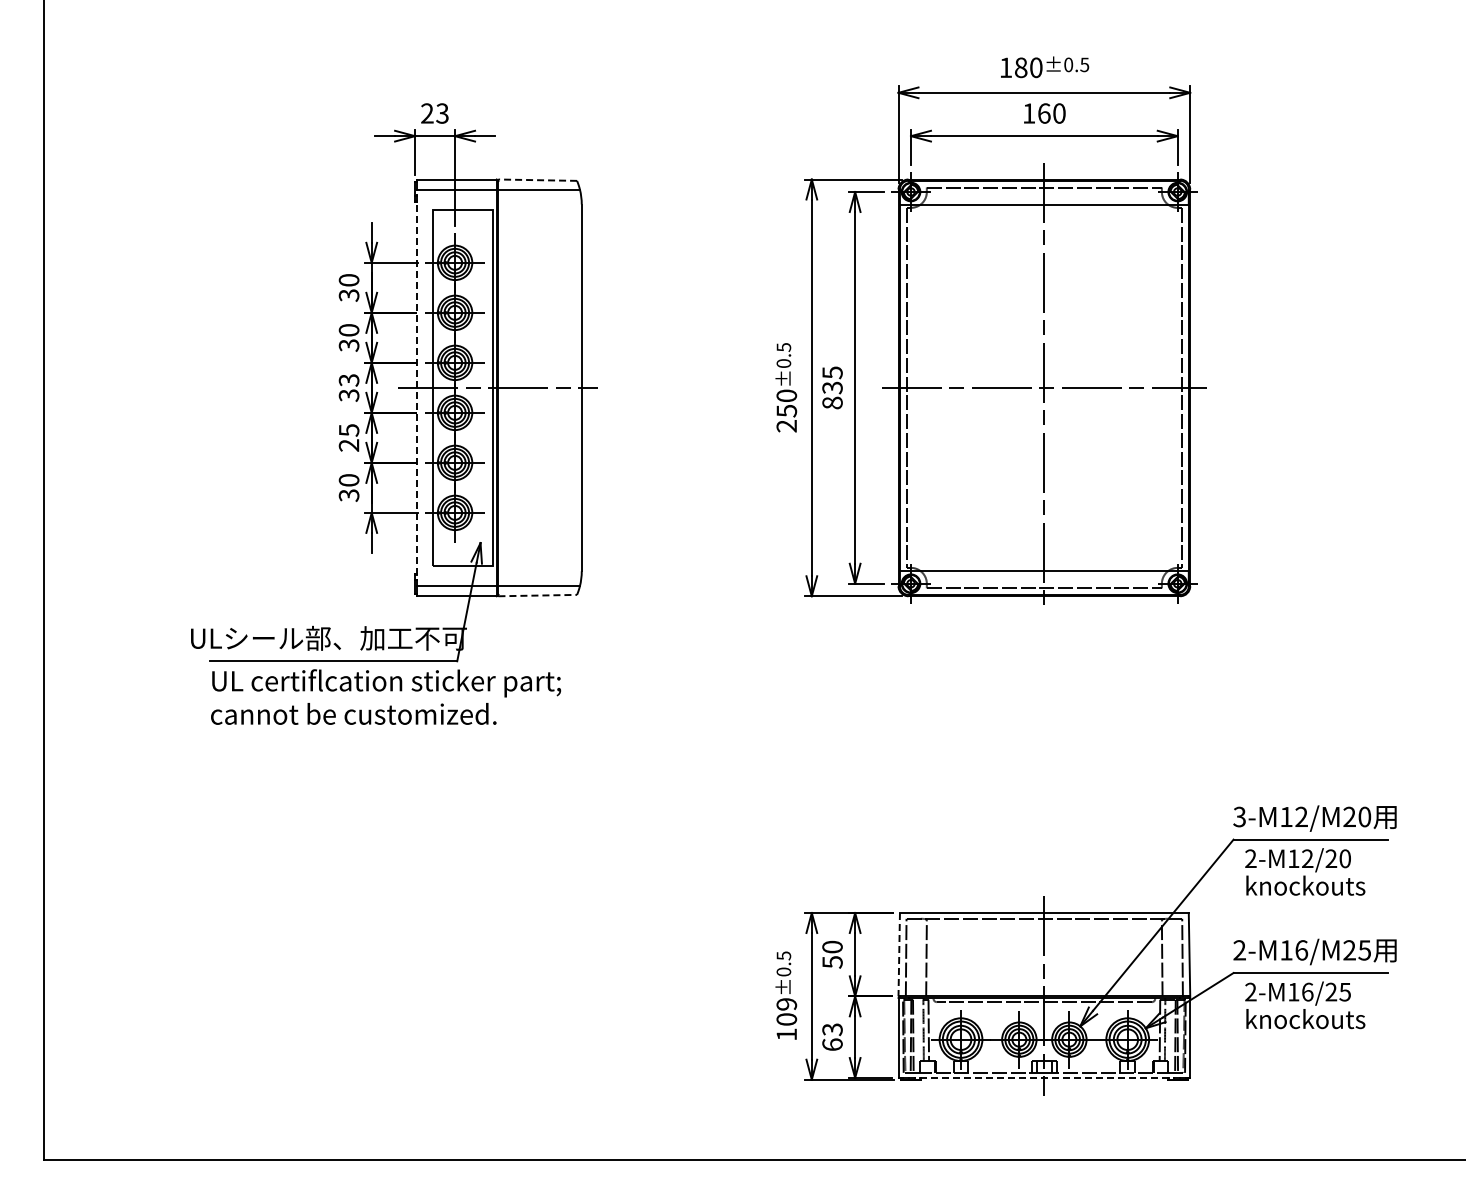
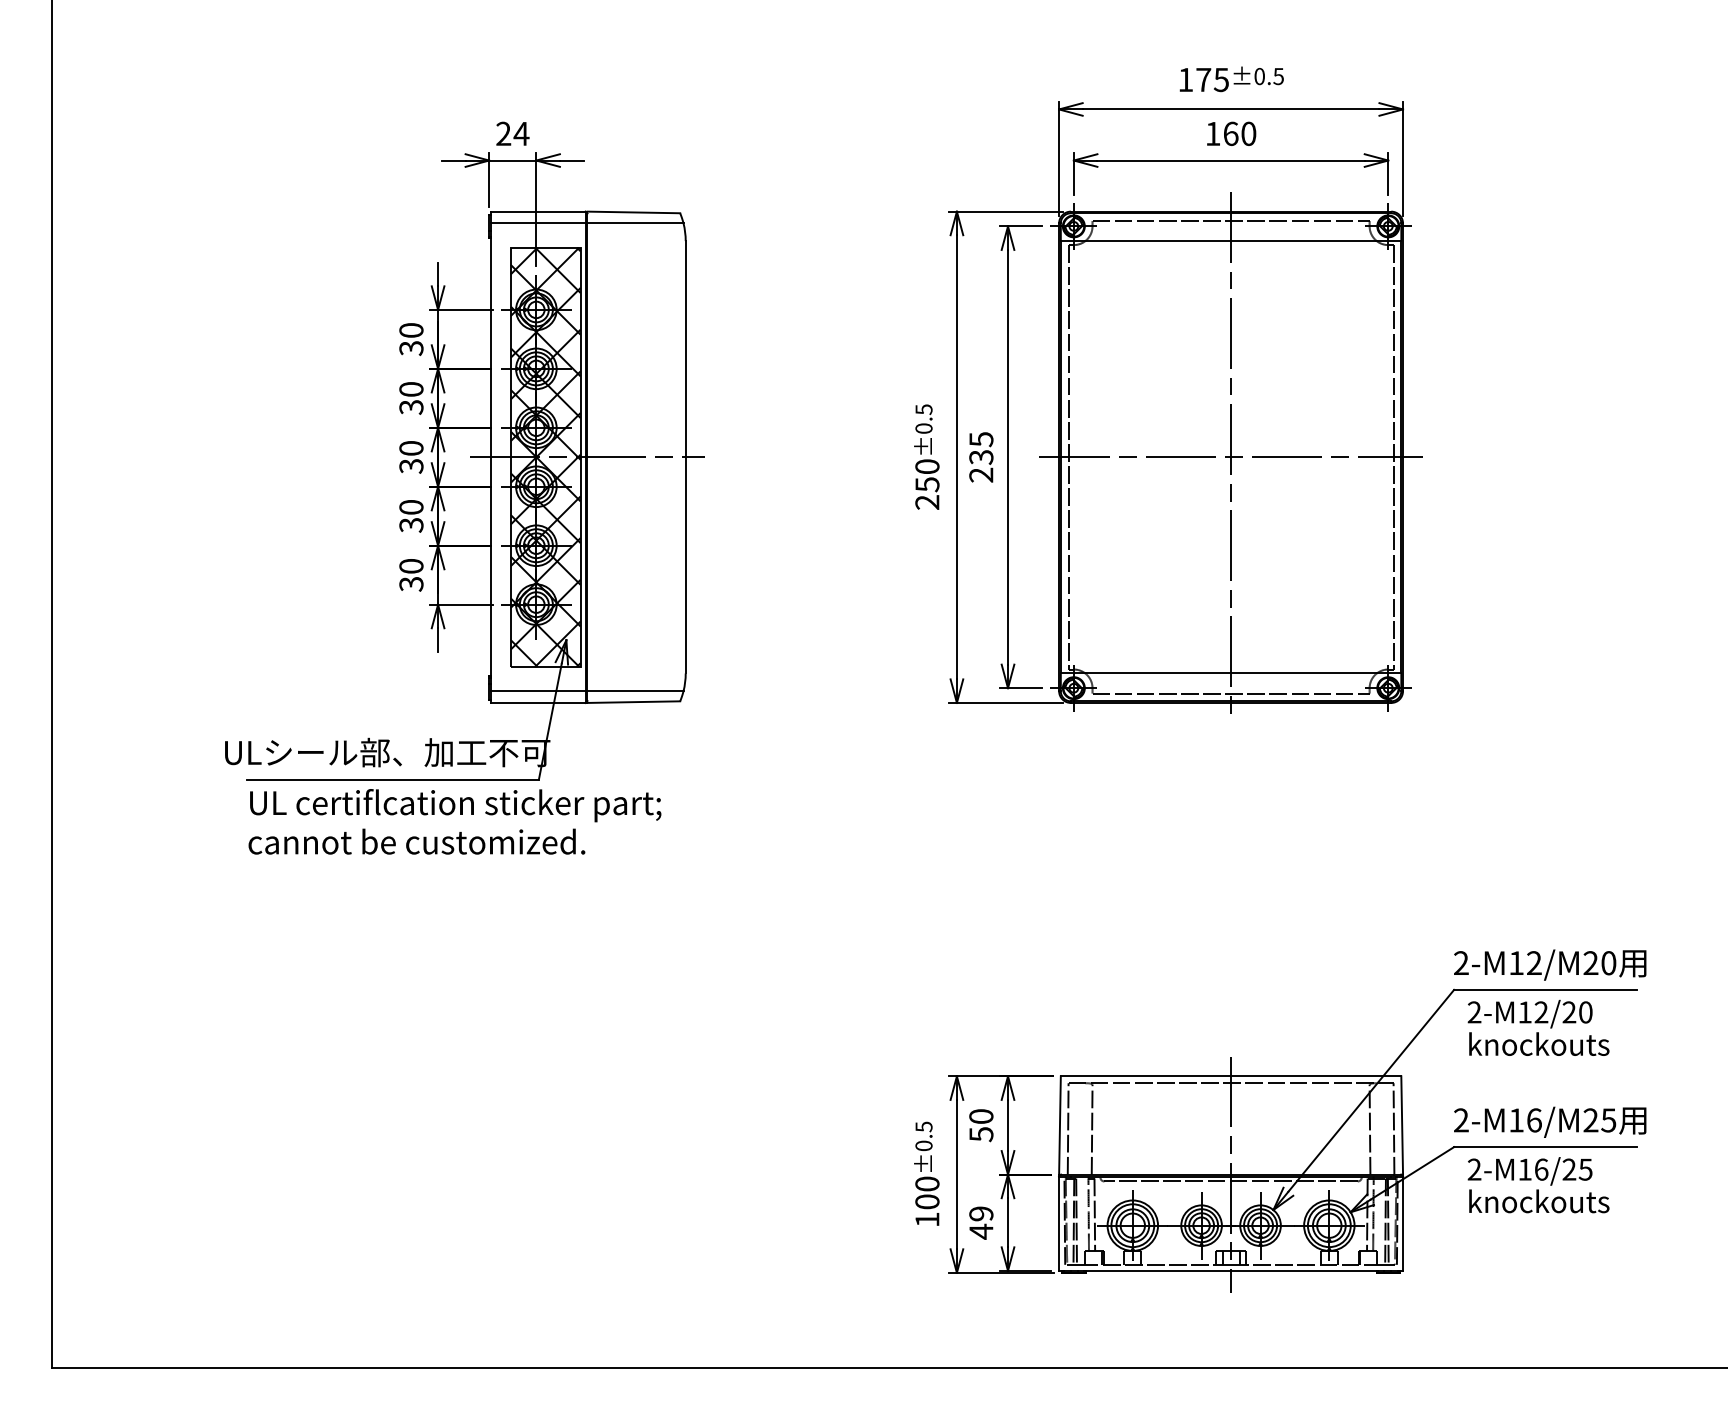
text: (1028, 67) -> (1212, 79), 180 -> 175
text: (442, 113) -> (521, 133), 23 -> 24
line: (537, 180) -> (633, 212), dashed -> solid
text: (349, 380) -> (411, 448), 33 -> 30
line: (416, 387) -> (490, 456), dashed -> solid
hatch: (462, 387) -> (545, 456), added
text: (832, 402) -> (981, 474), 835 -> 235
text: (348, 437) -> (410, 515), 25 -> 30
line: (538, 595) -> (634, 702), dashed -> solid
text: (1239, 817) -> (1461, 963), 3-M12/M20 -> 2-M12/M20
line: (899, 954) -> (1060, 1125), dashed -> solid
text: (786, 1004) -> (927, 1184), 109 -> 100
text: (832, 1037) -> (981, 1223), 63 -> 49
line: (1044, 1078) -> (1231, 1271), dashed -> solid

